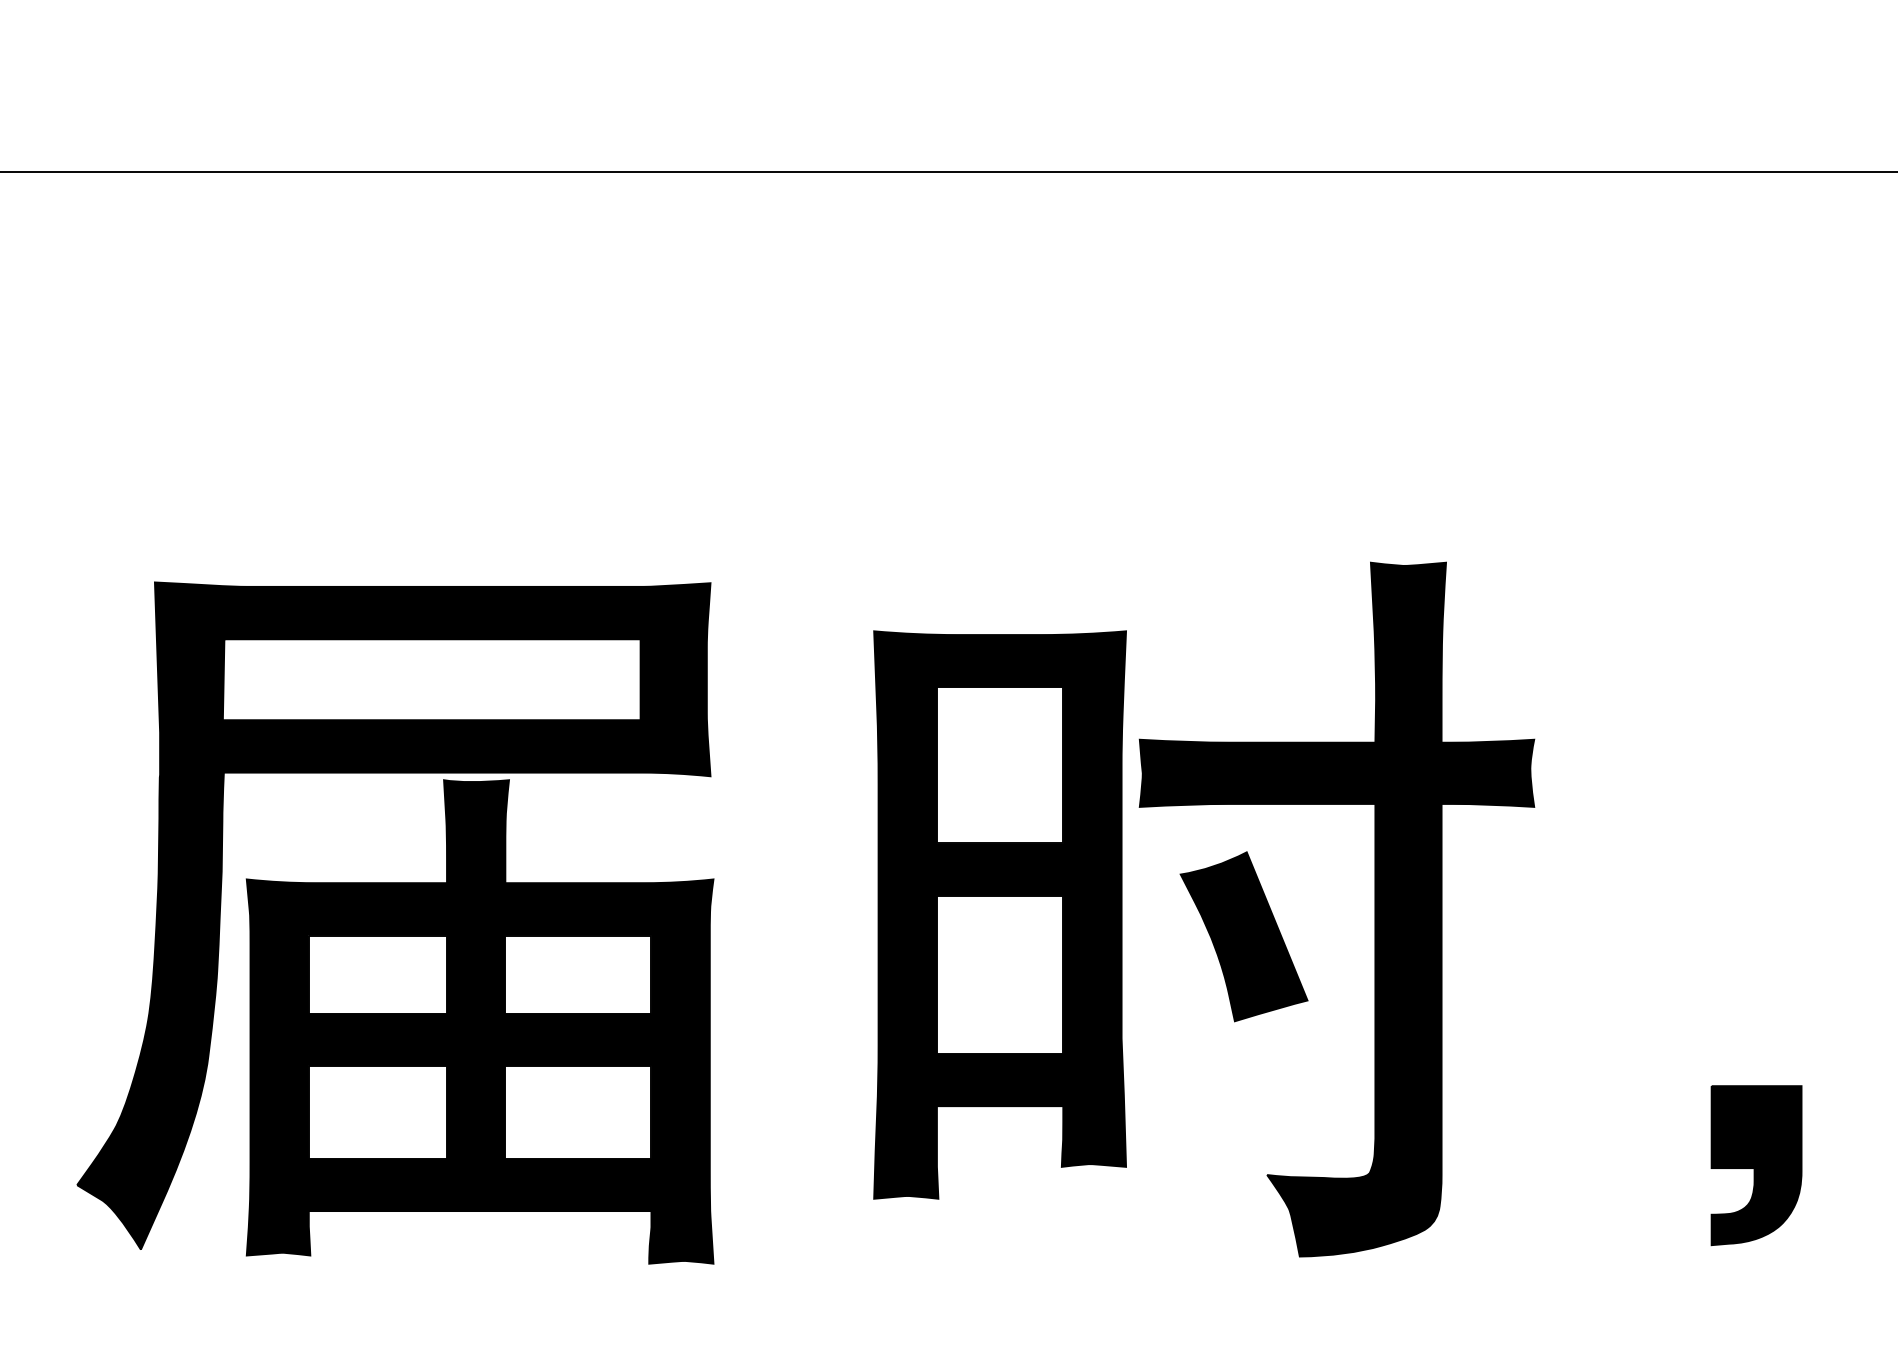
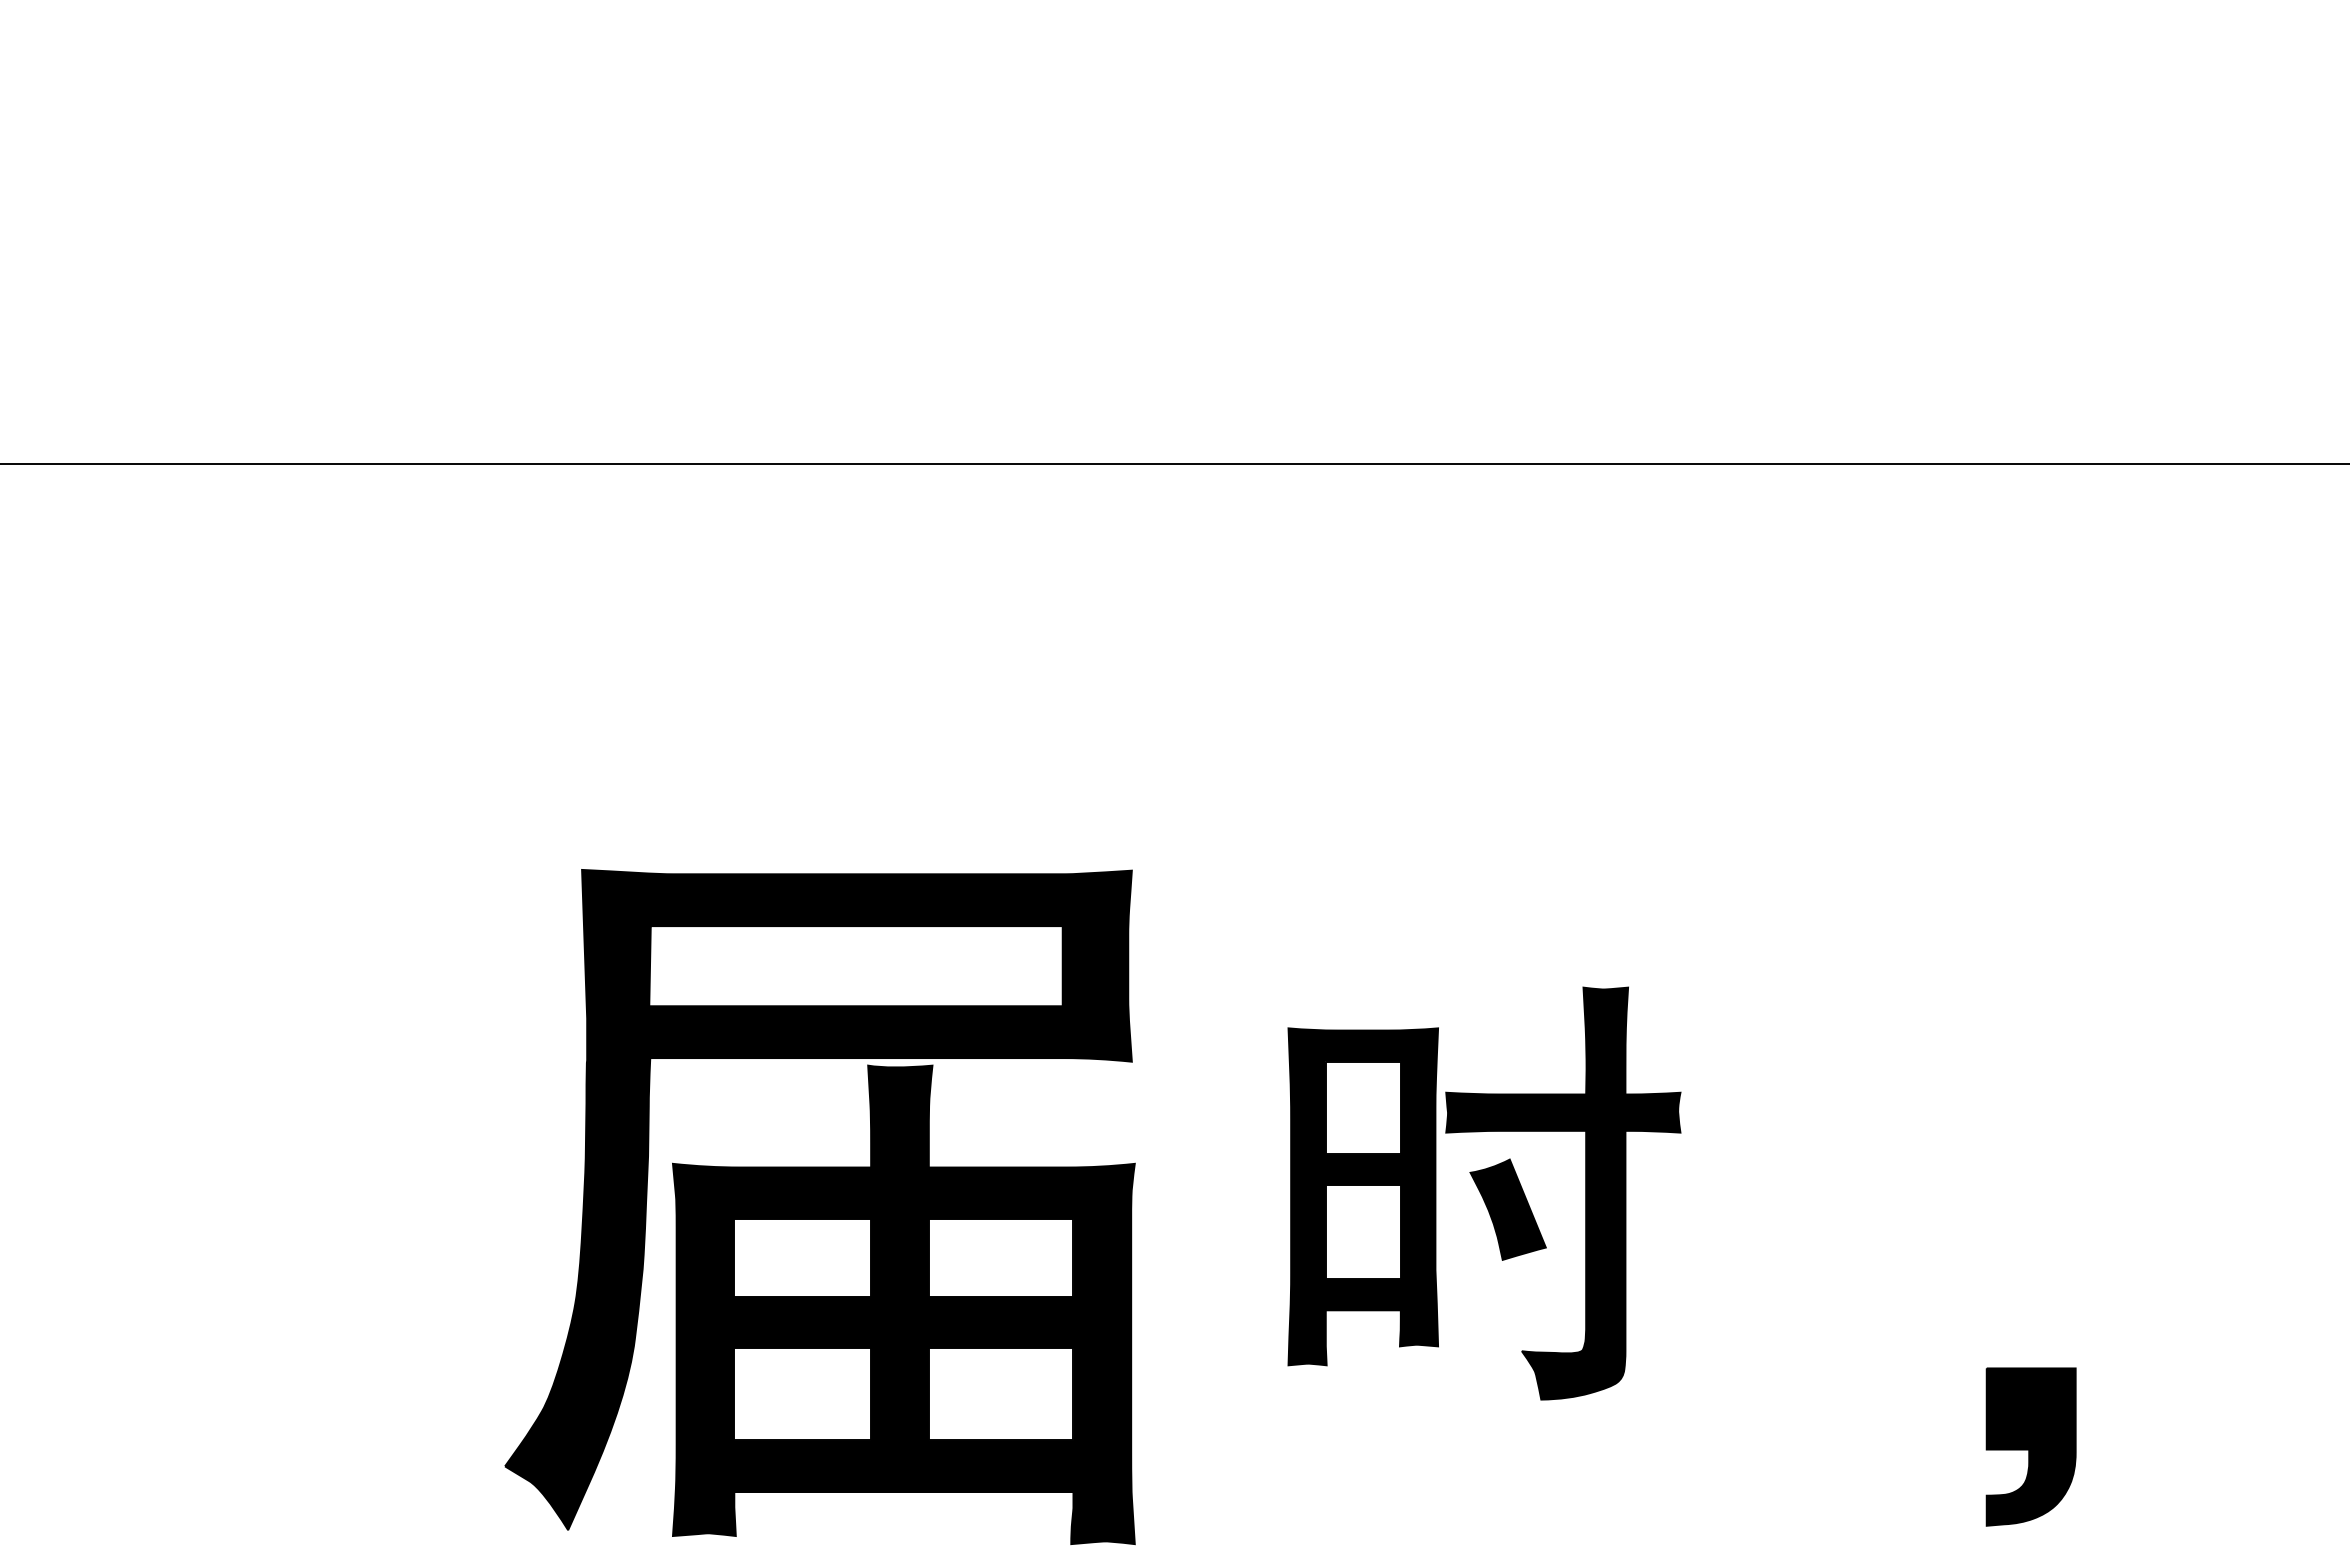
part: (1204, 909) -> (1484, 1193), size x0.6
part: (394, 923) -> (819, 1207), moved

